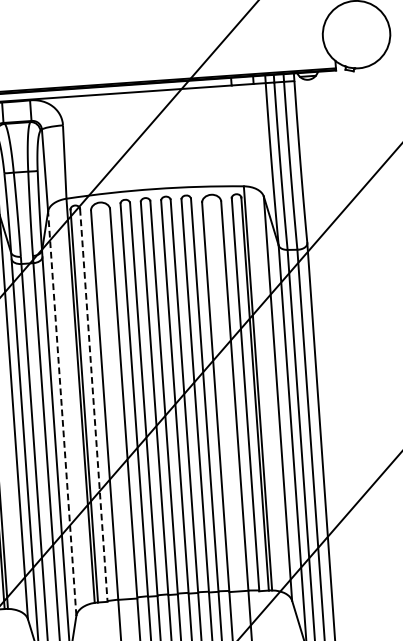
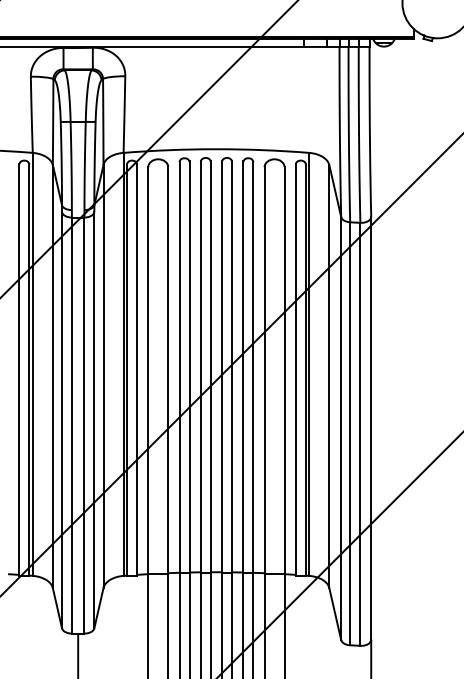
line: (94, 405) -> (137, 370), dashed -> solid
line: (62, 413) -> (103, 376), dashed -> solid

